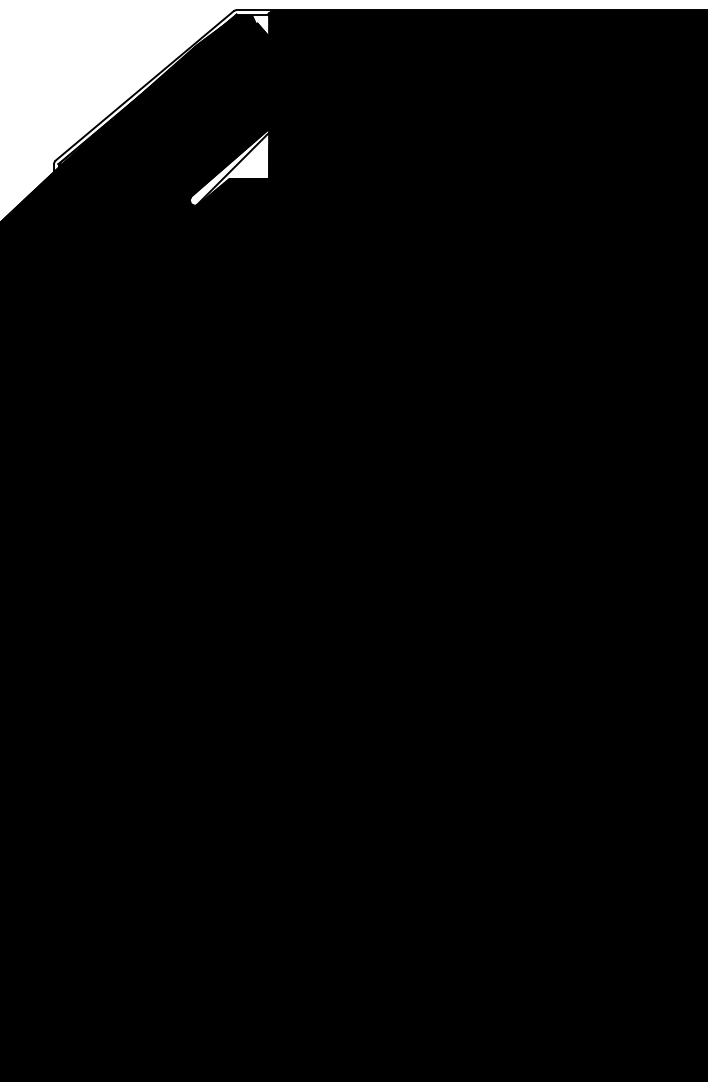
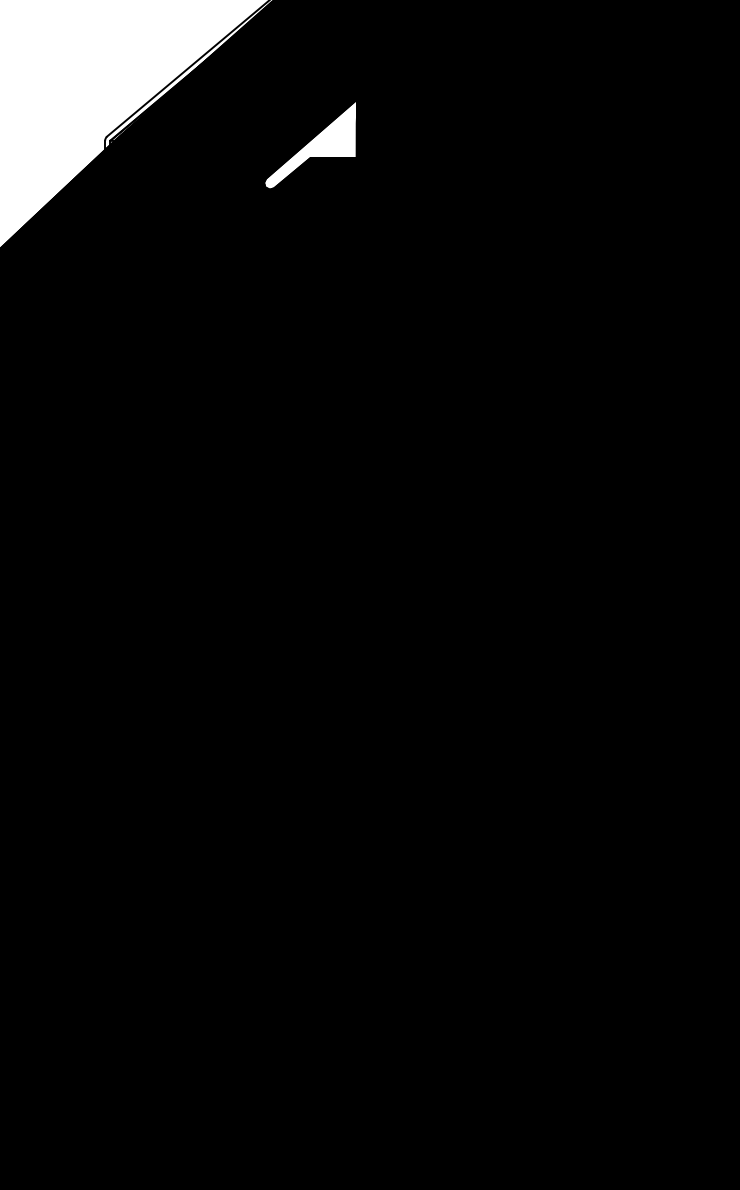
hatch: (232, 168) -> (314, 145), removed

